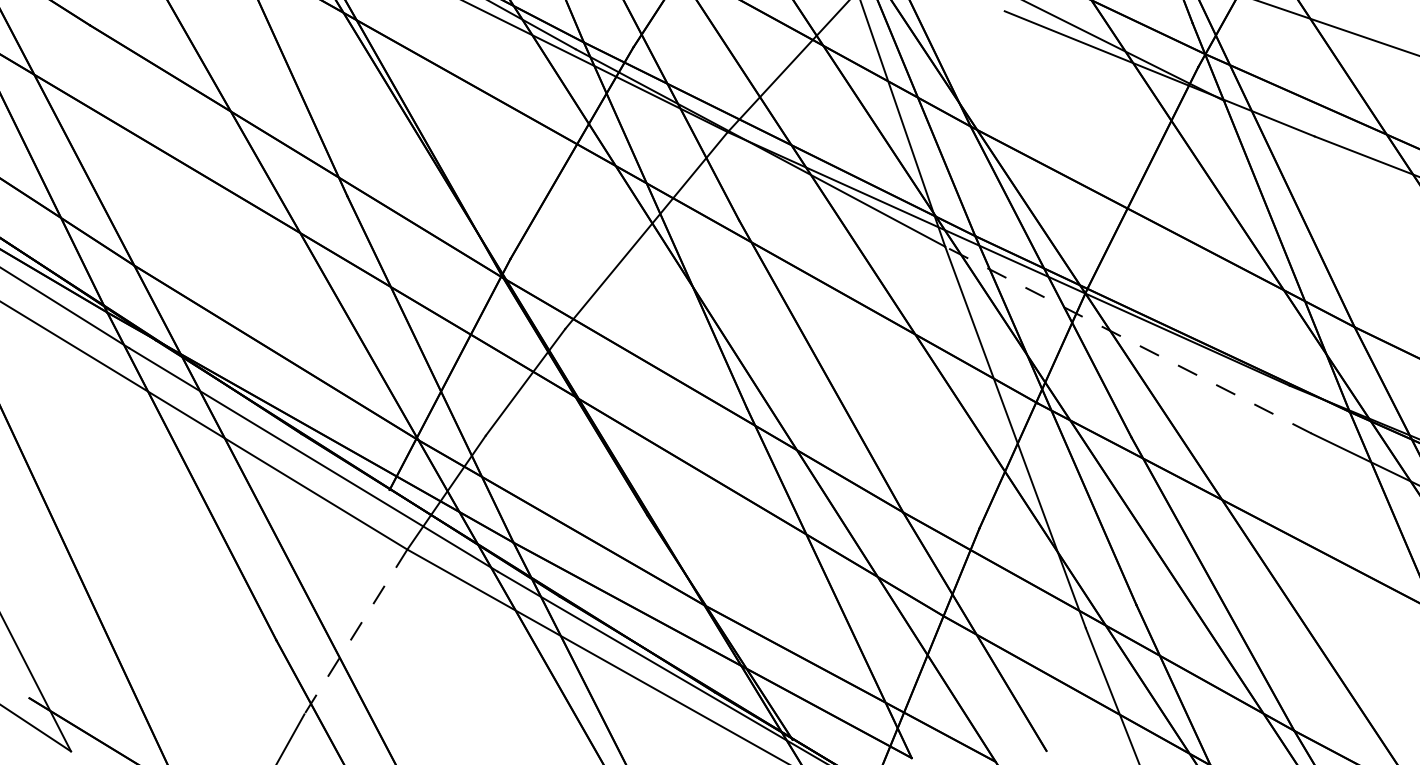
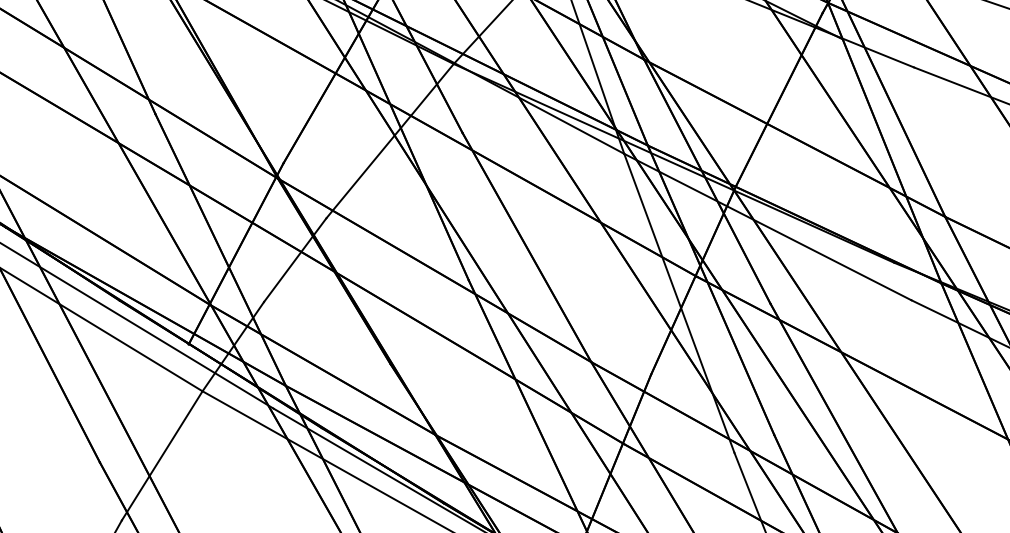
line: (1128, 340) -> (767, 227), dashed -> solid
line: (355, 632) -> (161, 456), dashed -> solid

